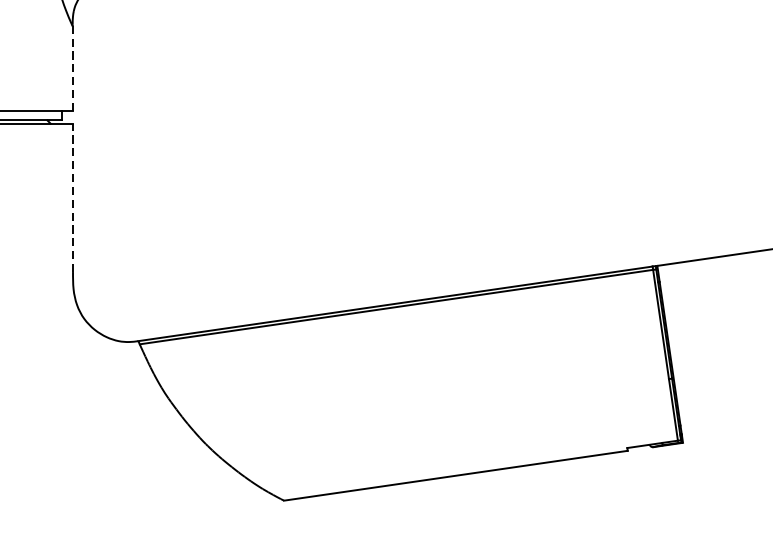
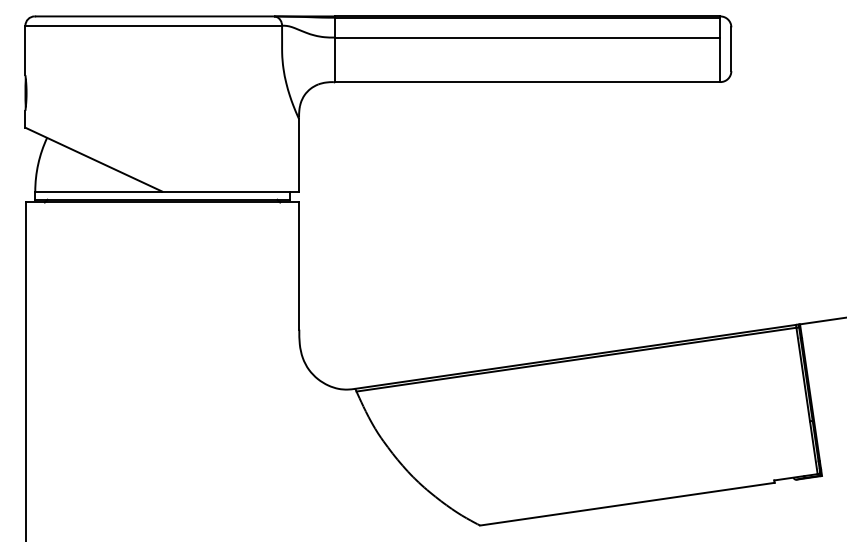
line: (73, 67) -> (299, 154), dashed -> solid
line: (73, 198) -> (299, 266), dashed -> solid

